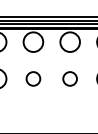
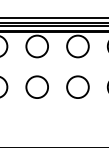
circle: (33, 78) -> (37, 86), size x1.43
circle: (69, 78) -> (77, 86), size x1.43

